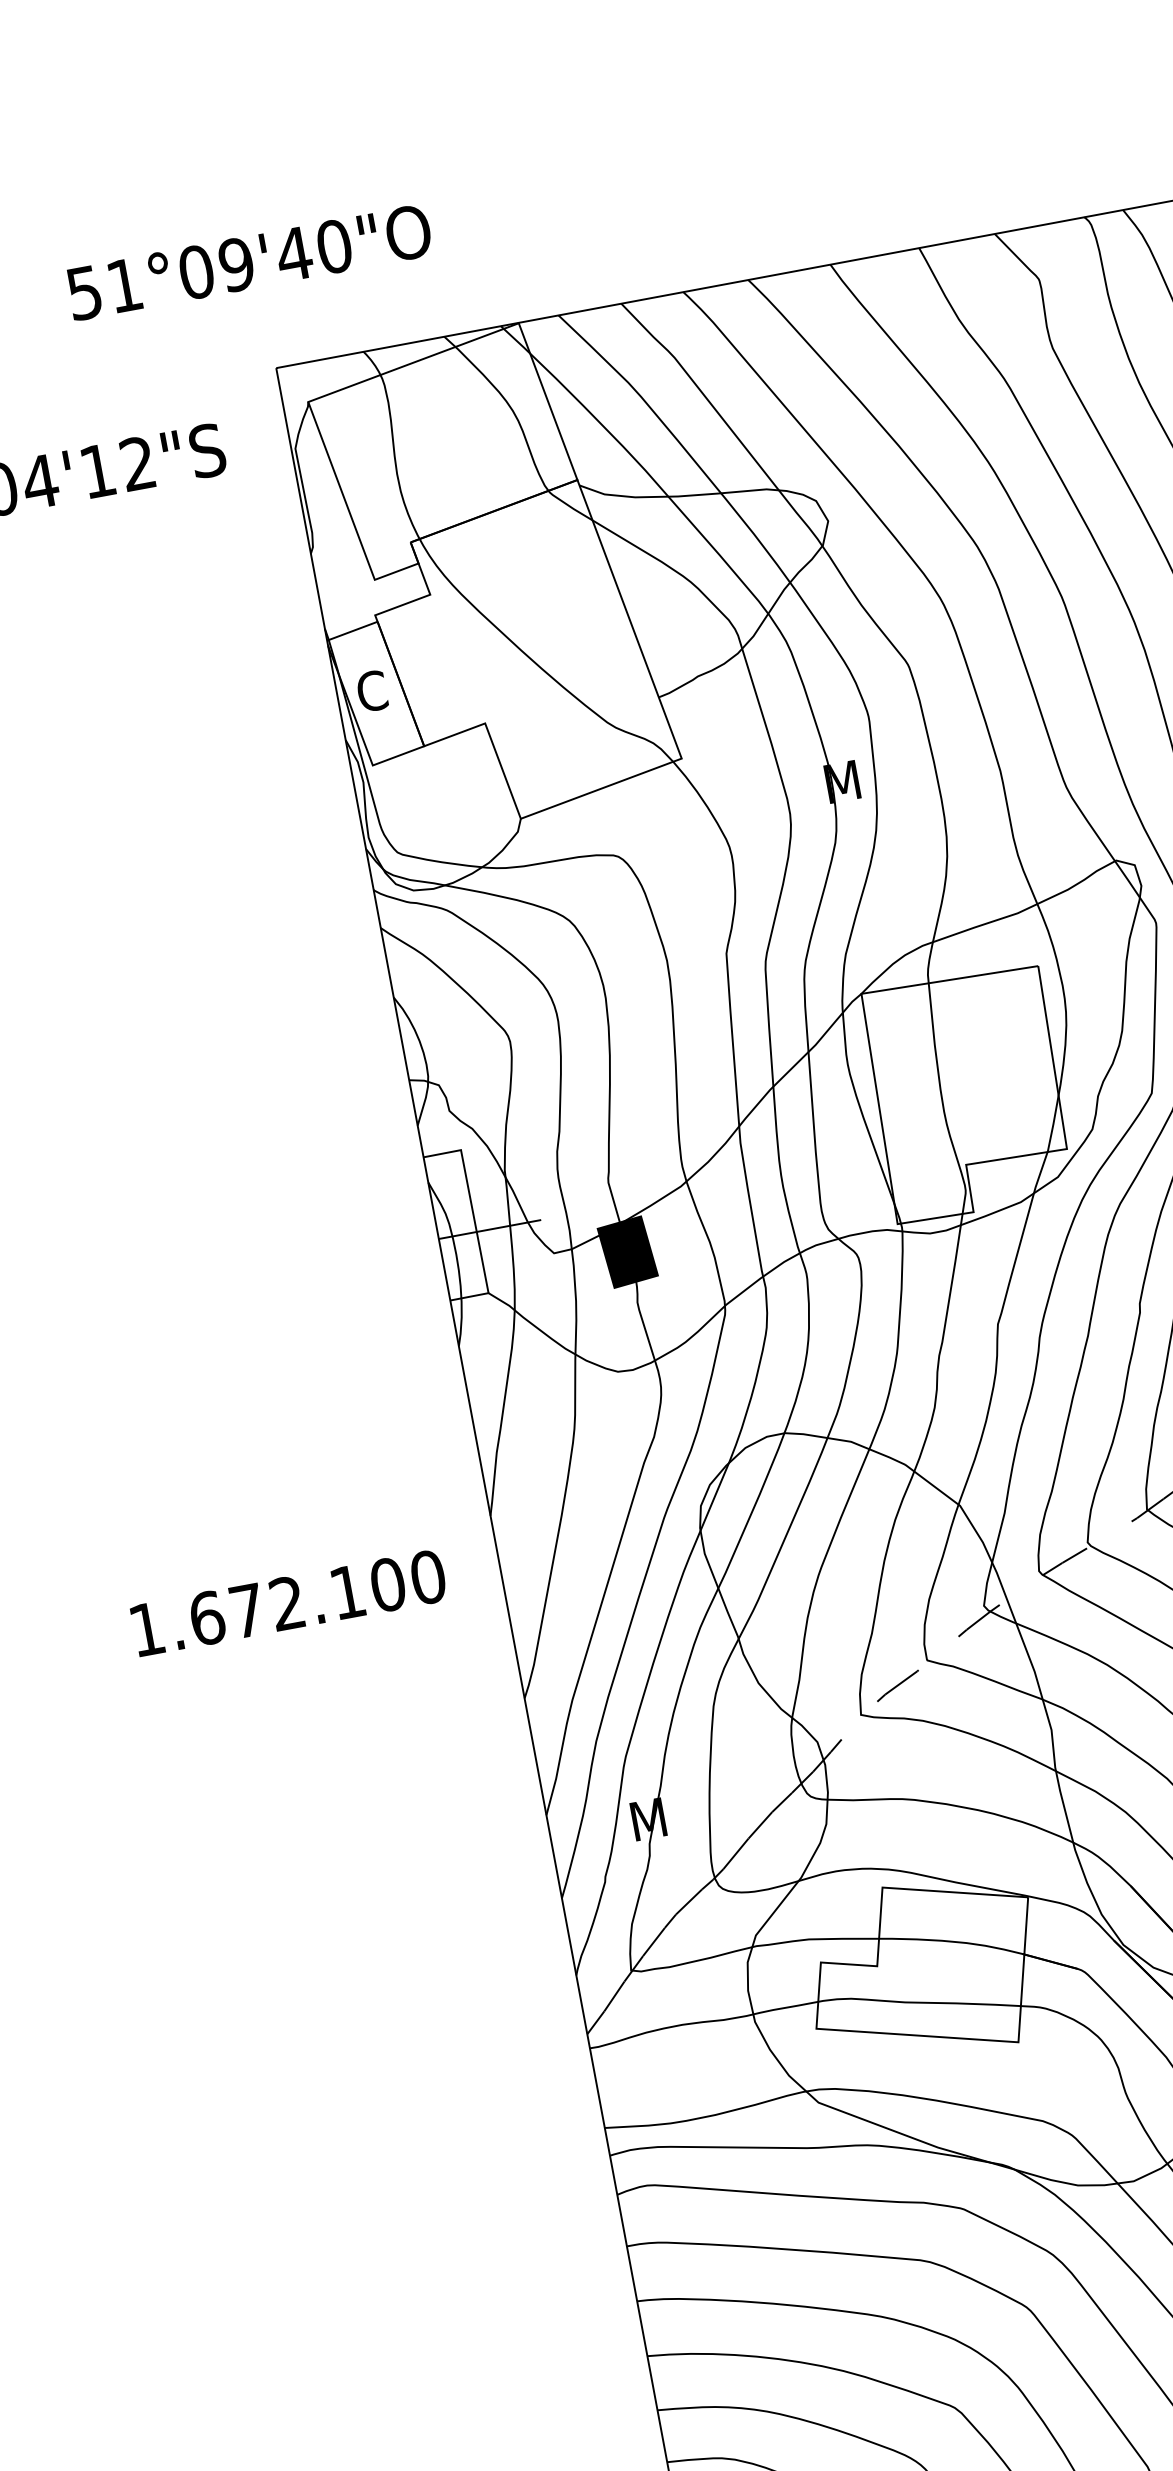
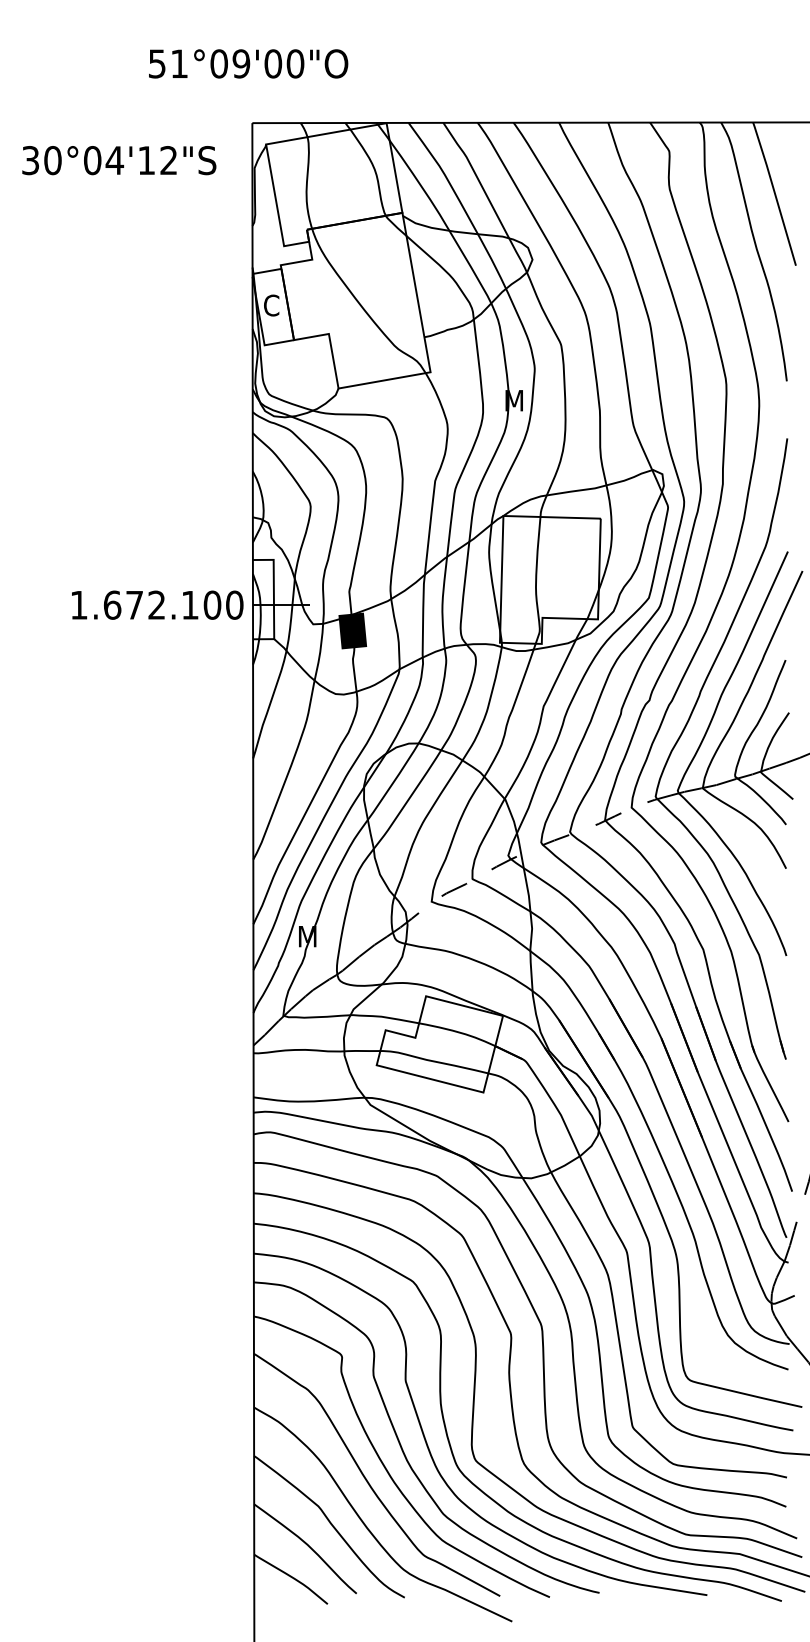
text: (294, 253) -> (273, 63), 51°09'40"O -> 51°09'00"O
text: (288, 1601) -> (157, 604), moved

